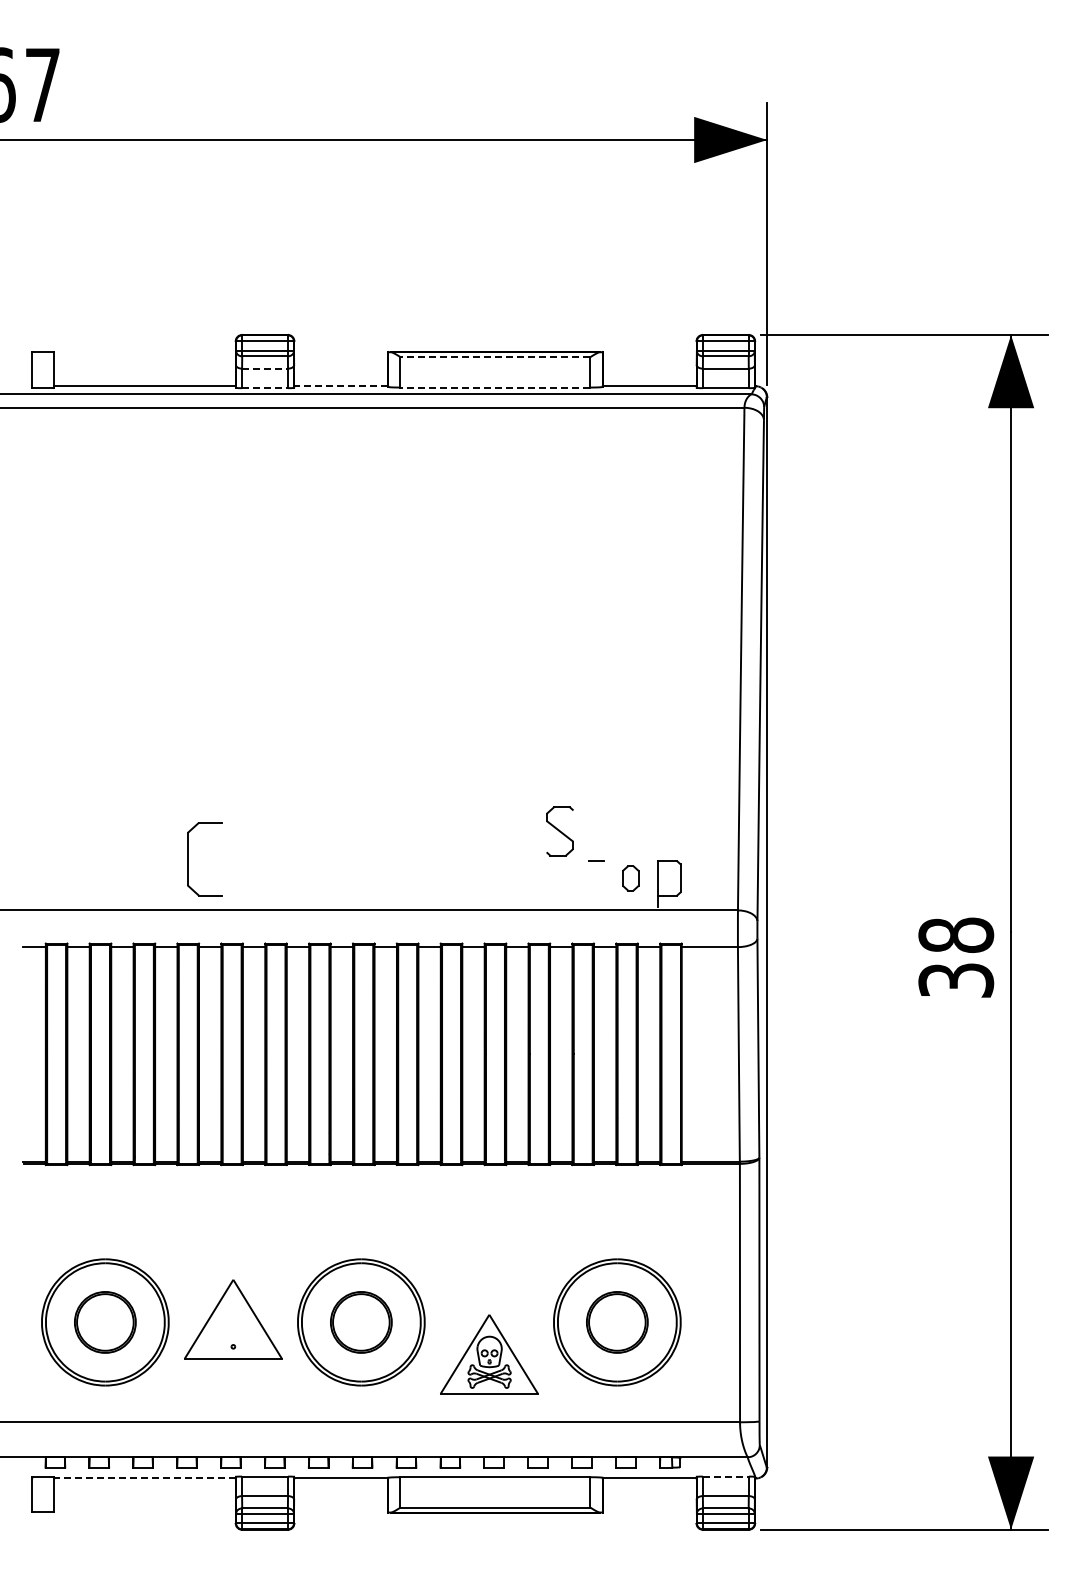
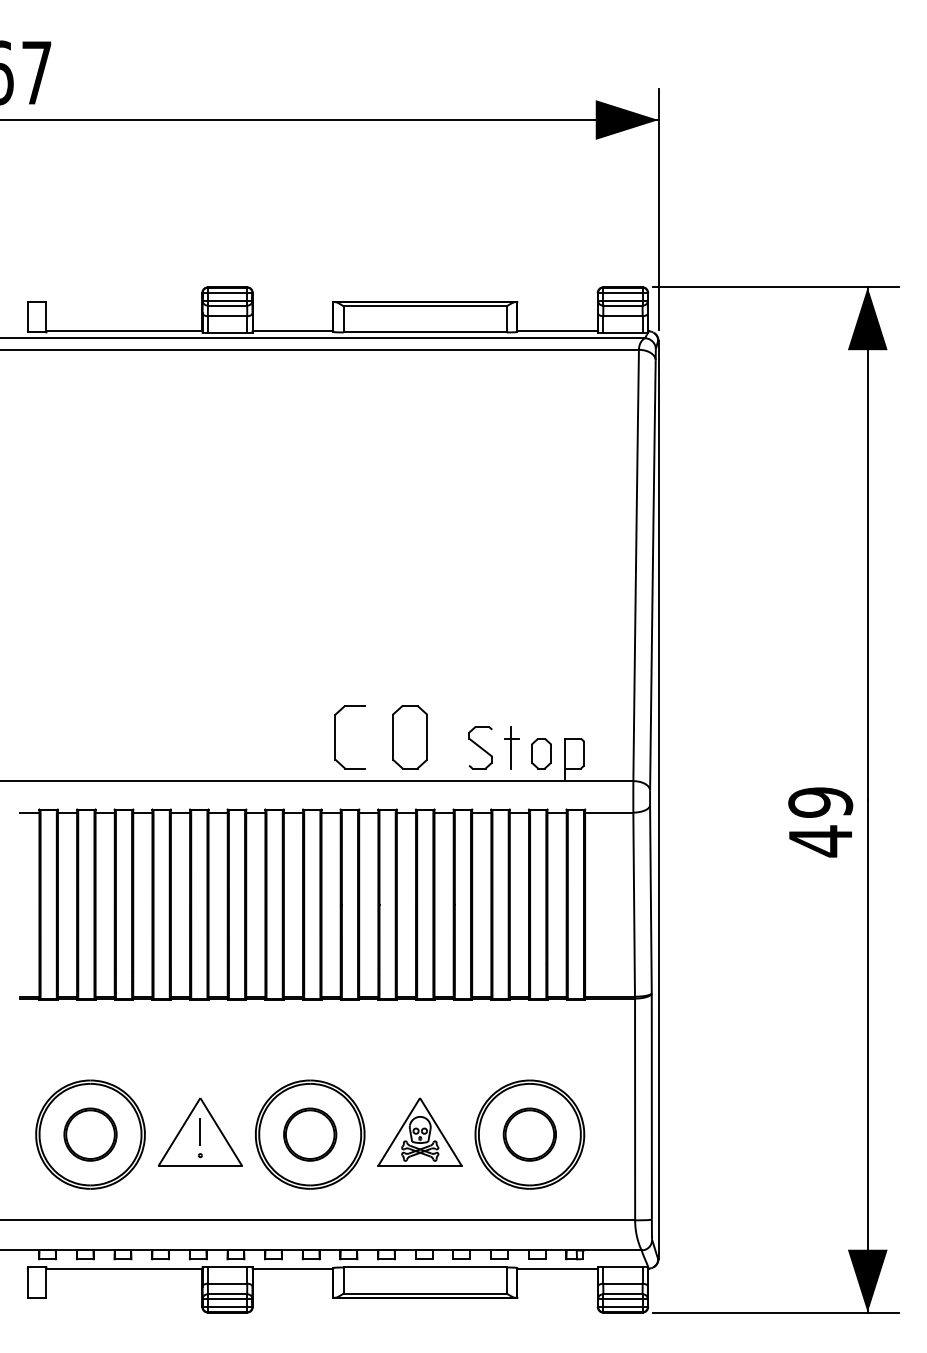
line: (494, 357) -> (424, 306), dashed -> solid
line: (265, 368) -> (227, 316), dashed -> solid
line: (341, 386) -> (293, 331), dashed -> solid
line: (494, 387) -> (424, 332), dashed -> solid
line: (265, 388) -> (227, 333), dashed -> solid
part: (559, 831) -> (480, 747), moved
part: (188, 859) -> (336, 737), moved
part: (477, 859) -> (409, 737), added
line: (595, 871) -> (511, 747), added
part: (630, 878) -> (541, 753), size x1.43
text: (956, 958) -> (820, 822), 38 -> 49
line: (233, 1319) -> (200, 1132), added
part: (489, 1354) -> (420, 1132), moved
line: (725, 1476) -> (622, 1266), dashed -> solid
line: (144, 1478) -> (124, 1268), dashed -> solid

